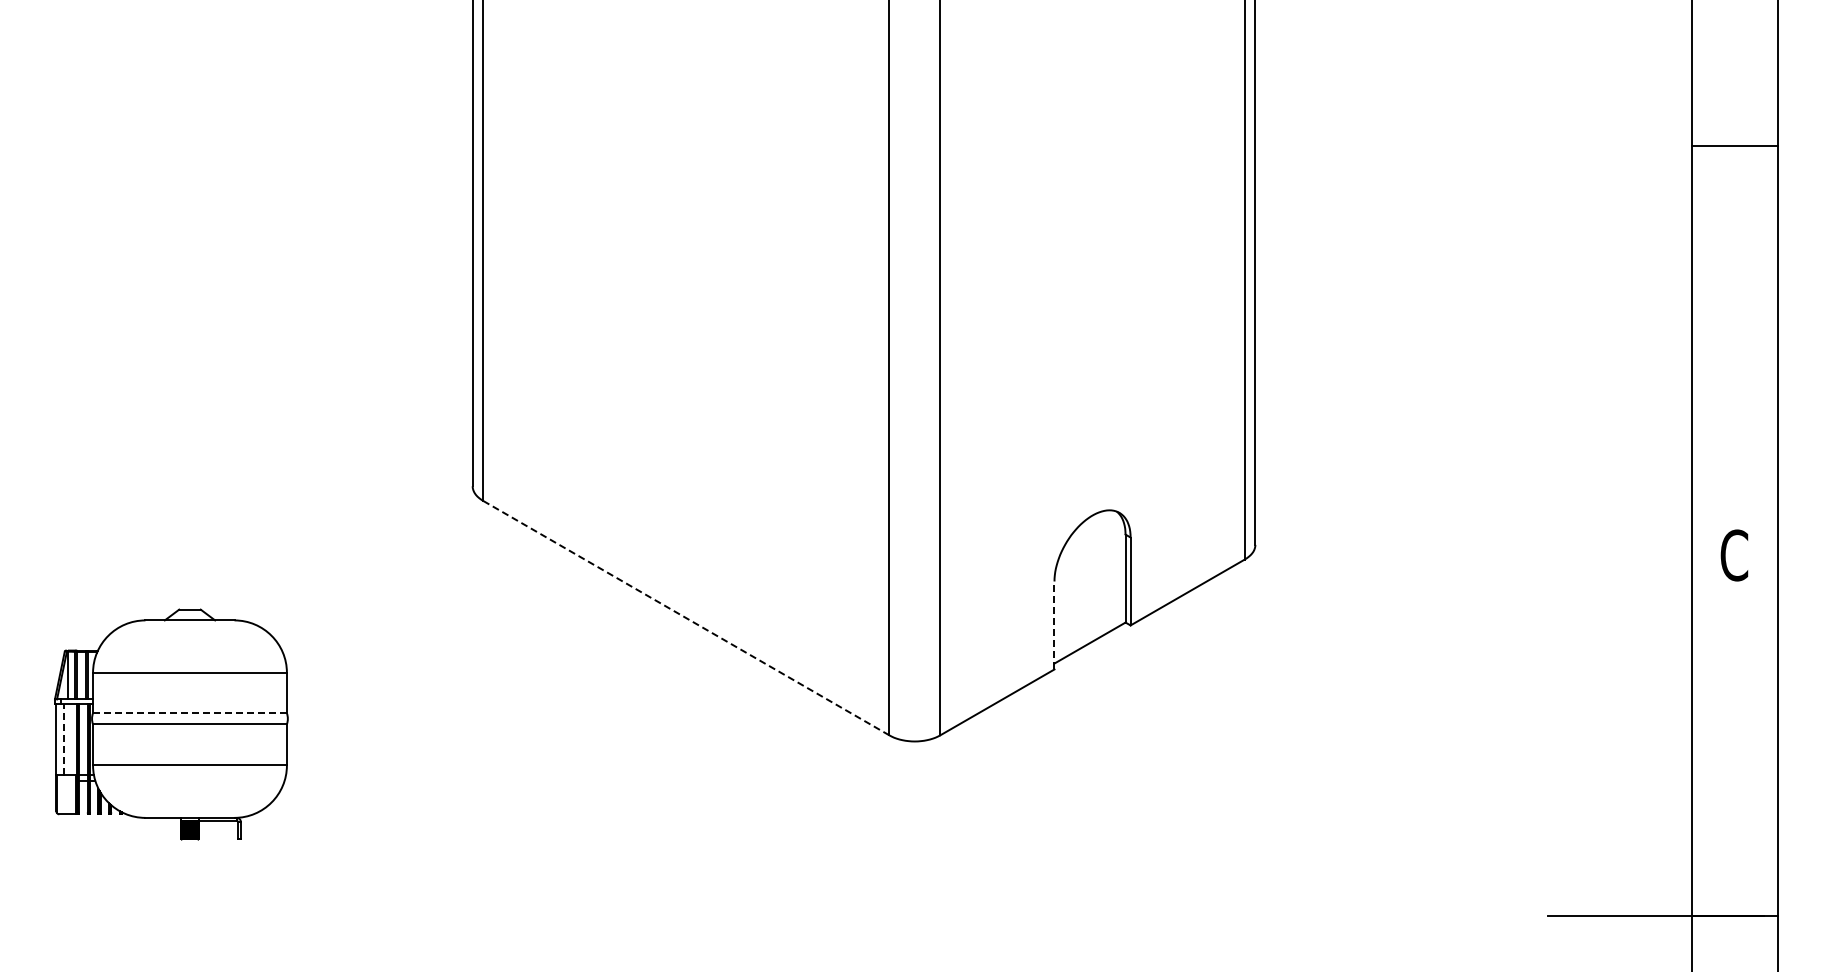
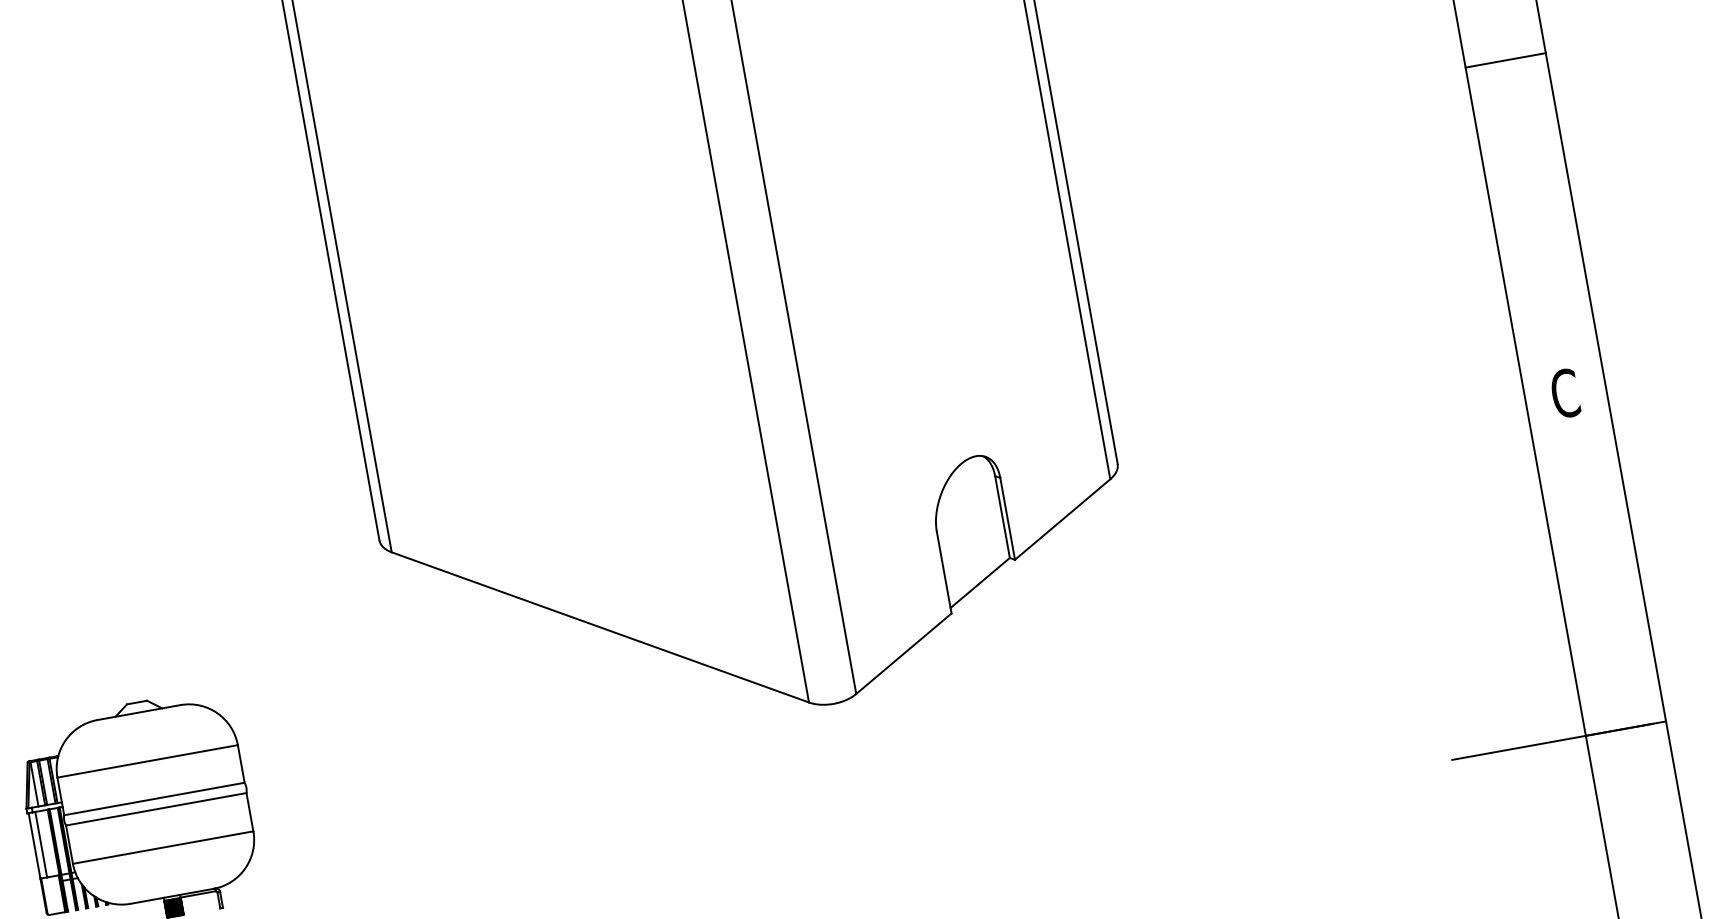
line: (1734, 145) -> (1505, 60), moved
line: (686, 618) -> (600, 627), dashed -> solid
line: (1054, 625) -> (944, 572), dashed -> solid
line: (189, 713) -> (154, 799), dashed -> solid
line: (63, 739) -> (41, 844), dashed -> solid

